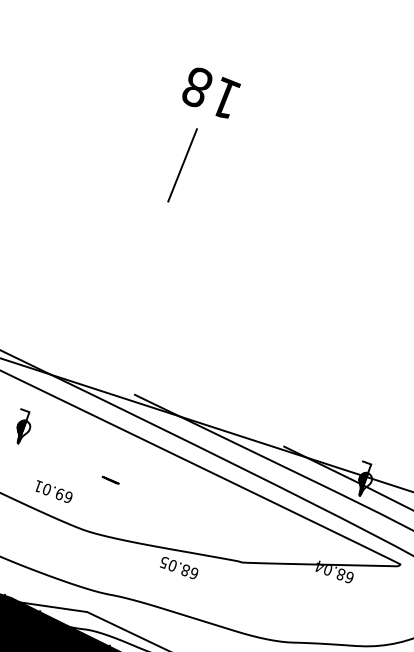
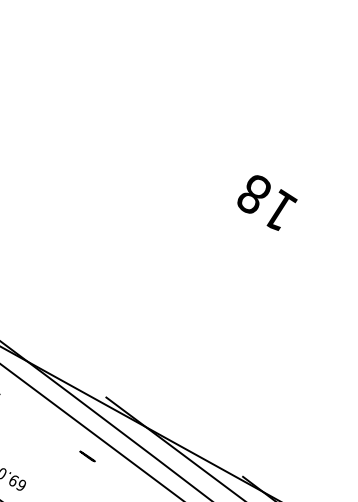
text: (211, 92) -> (267, 202), moved
line: (182, 165) -> (196, 181), removed
line: (110, 480) -> (87, 456), moved

